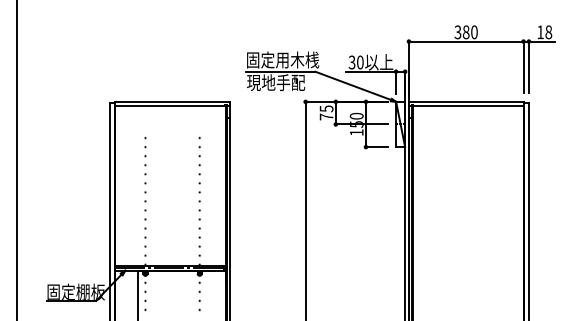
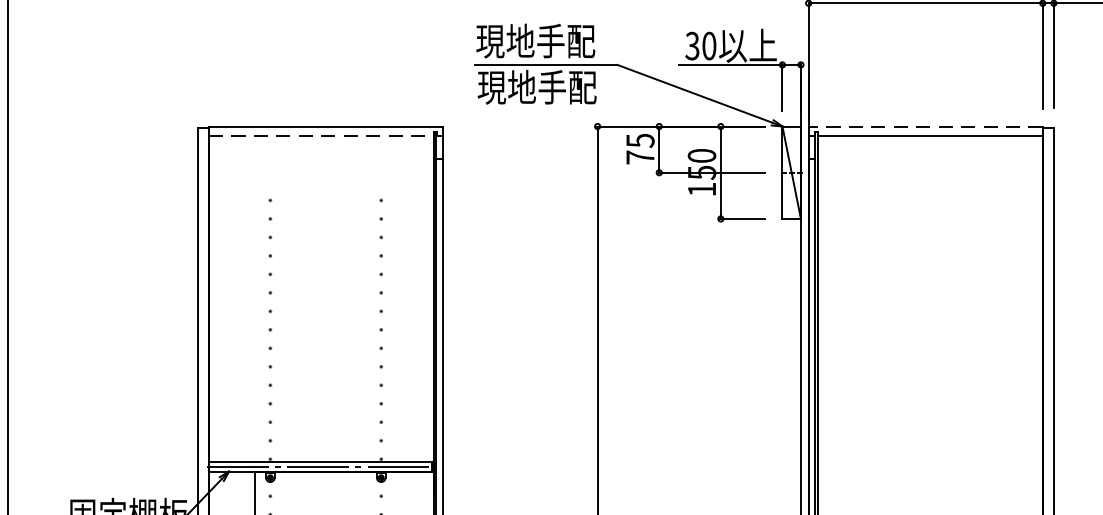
text: (282, 59) -> (550, 39), 固定用木桟 -> 現地手配
line: (465, 101) -> (924, 125), solid -> dashed
line: (170, 106) -> (321, 135), solid -> dashed

